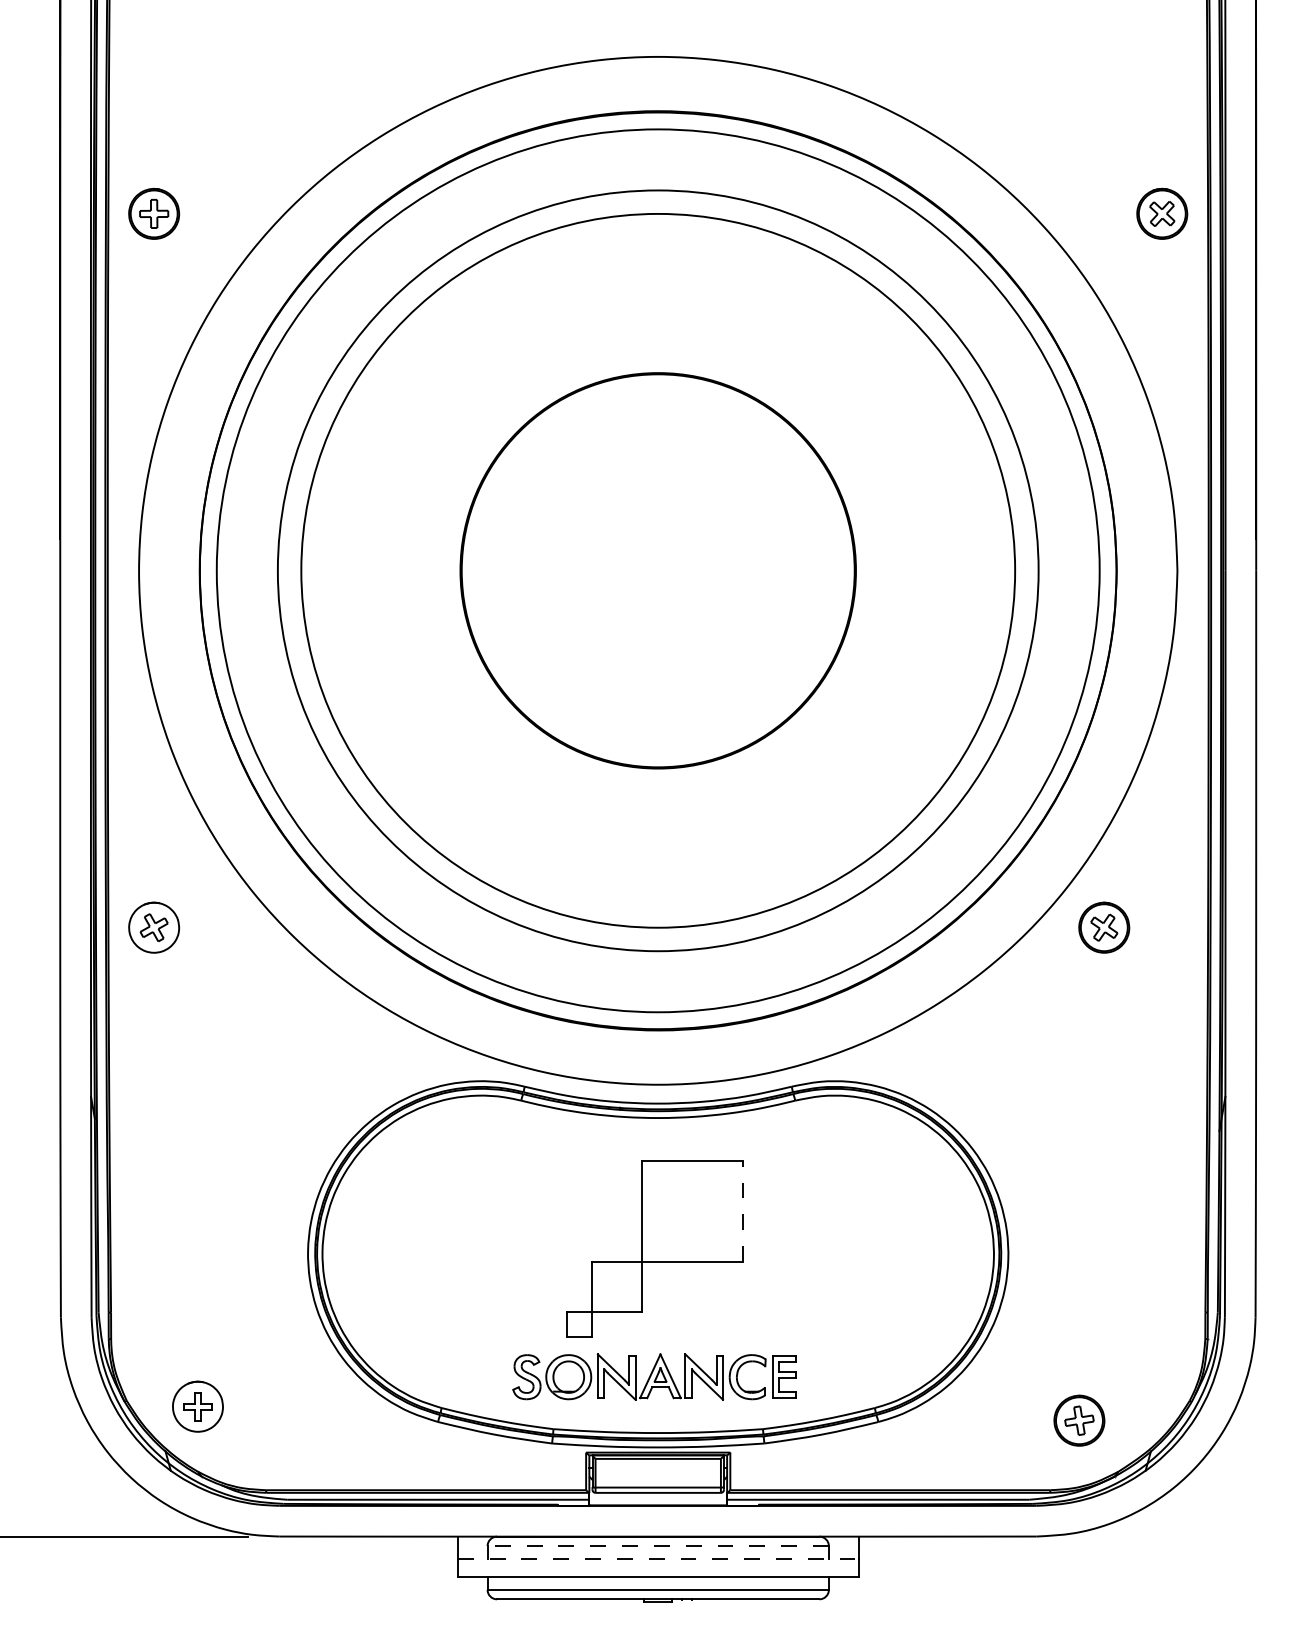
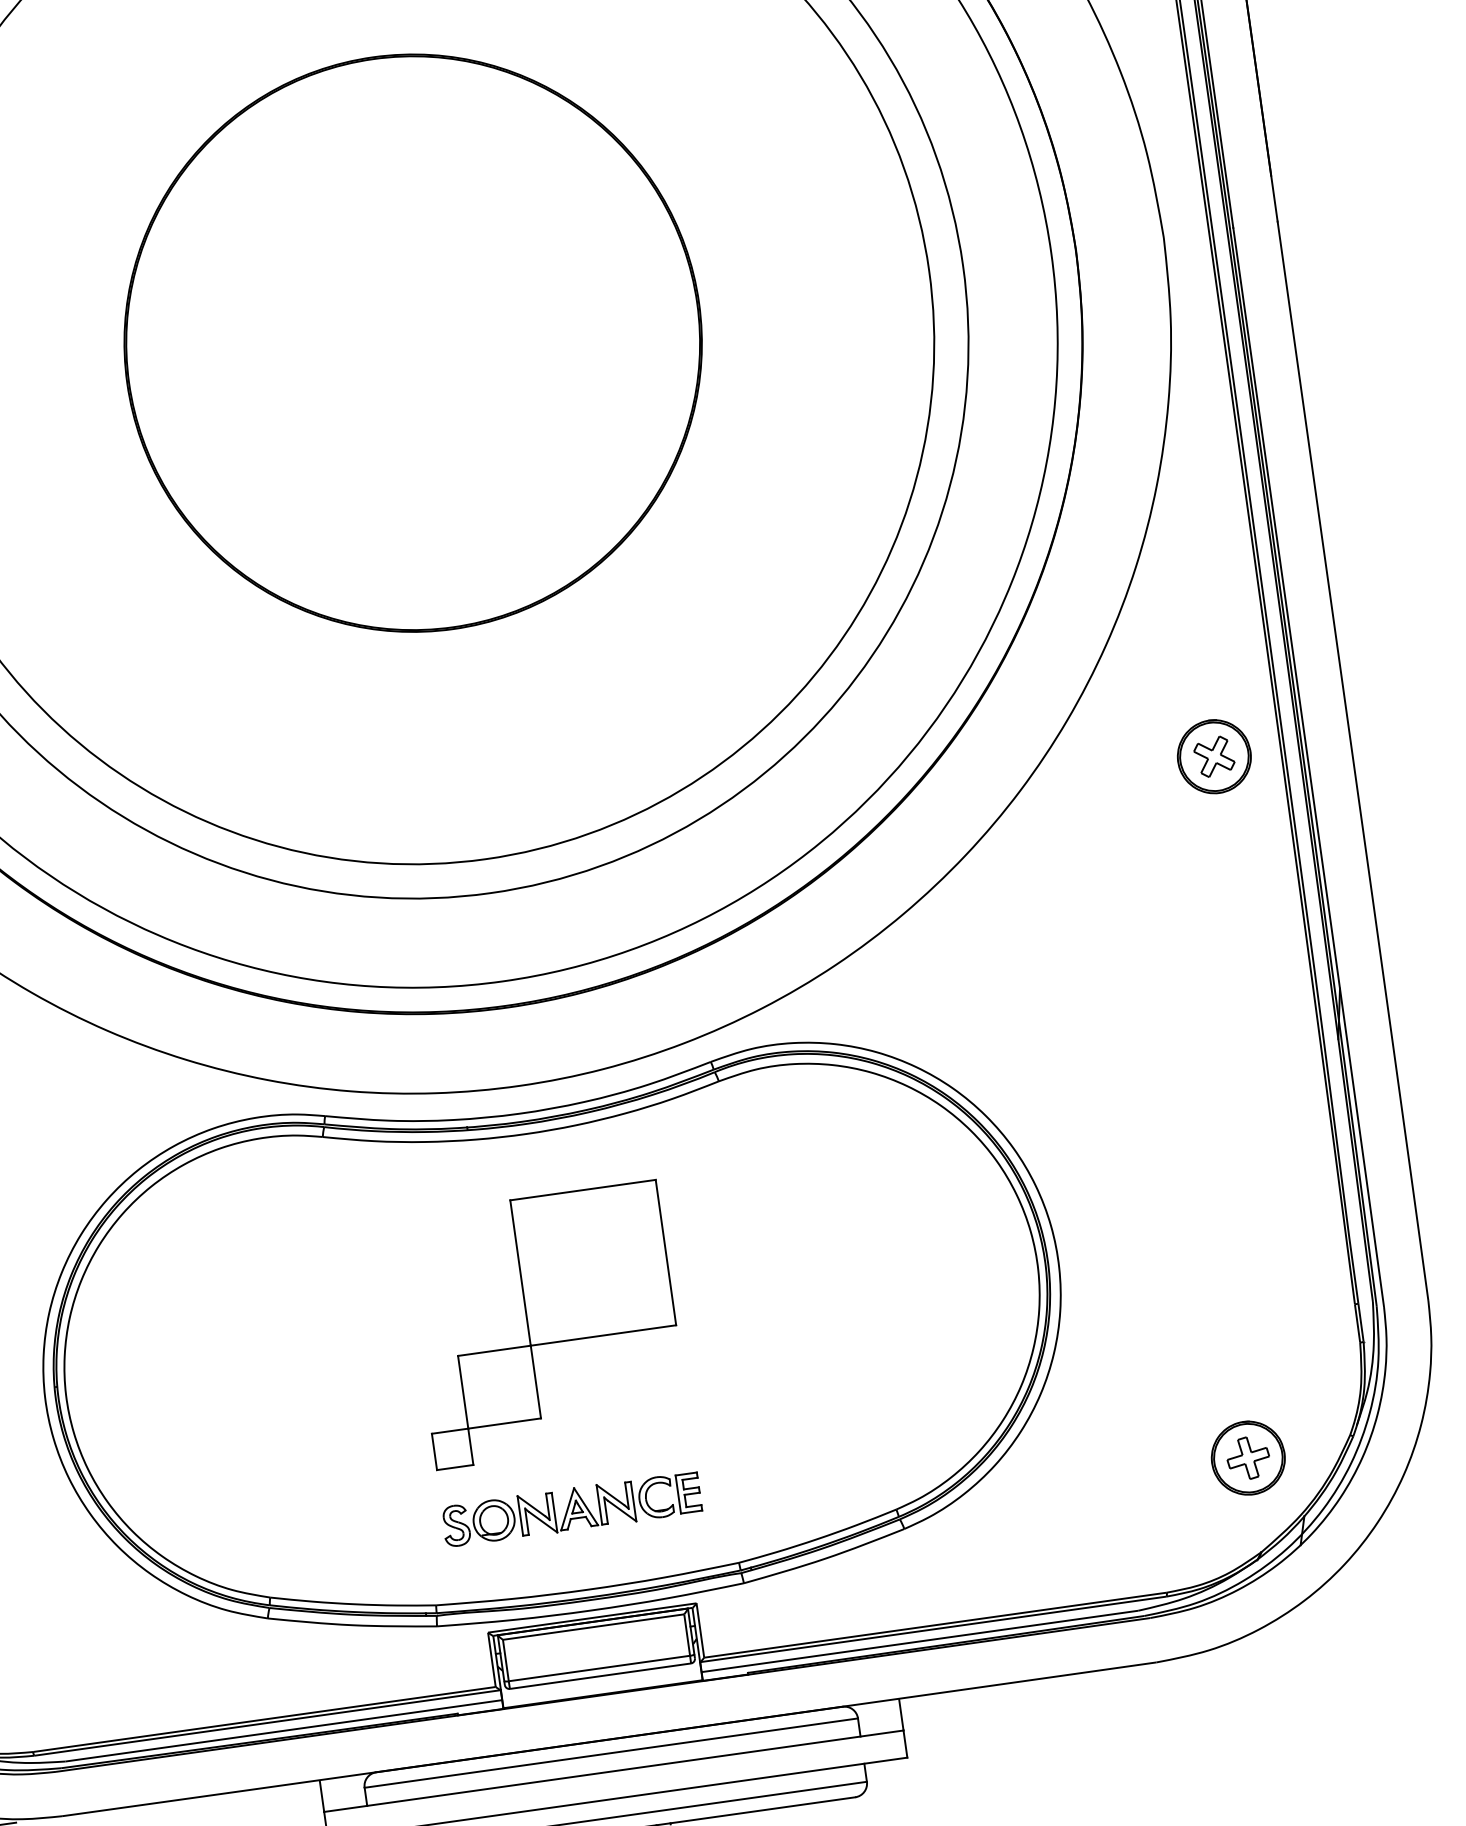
part: (1104, 927) -> (1214, 756), moved
line: (743, 1211) -> (666, 1252), dashed -> solid
part: (654, 1376) -> (571, 1508), size x0.62
part: (1079, 1420) -> (1248, 1457), moved
line: (658, 1546) -> (611, 1753), dashed -> solid
line: (658, 1558) -> (614, 1771), dashed -> solid

